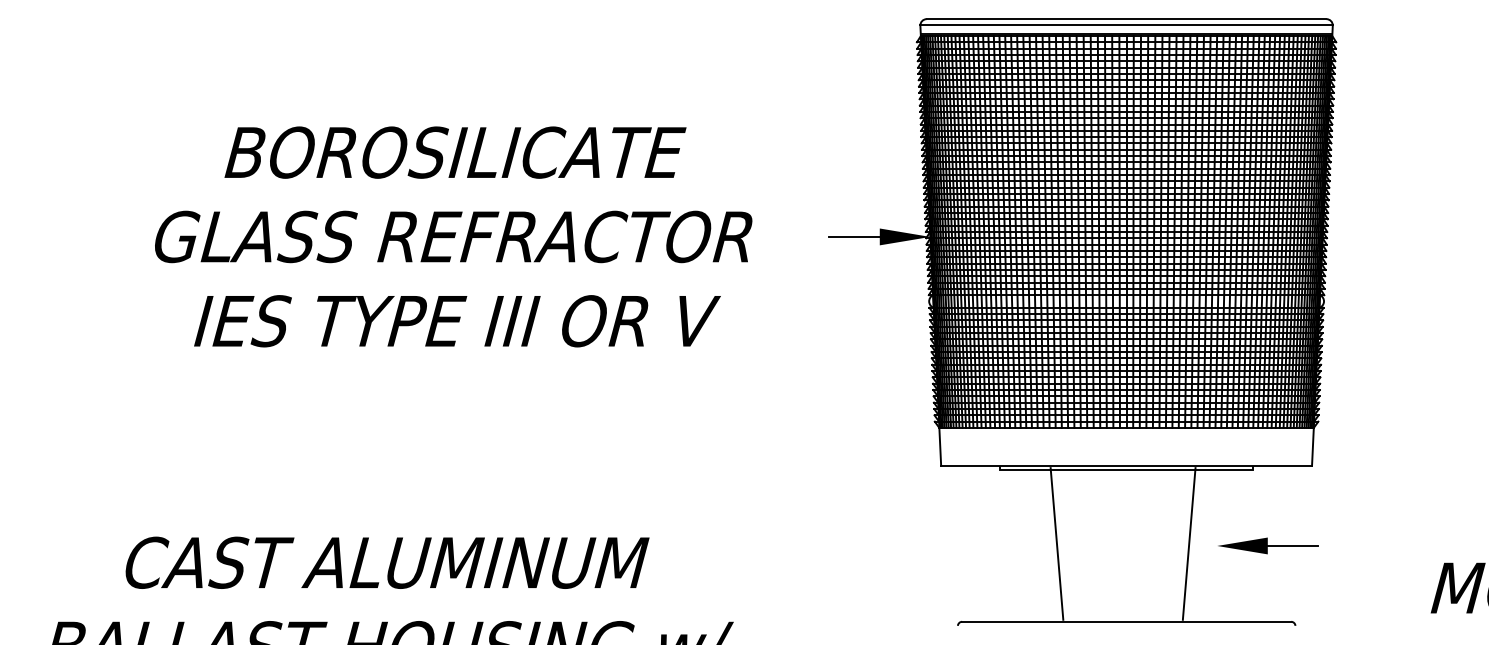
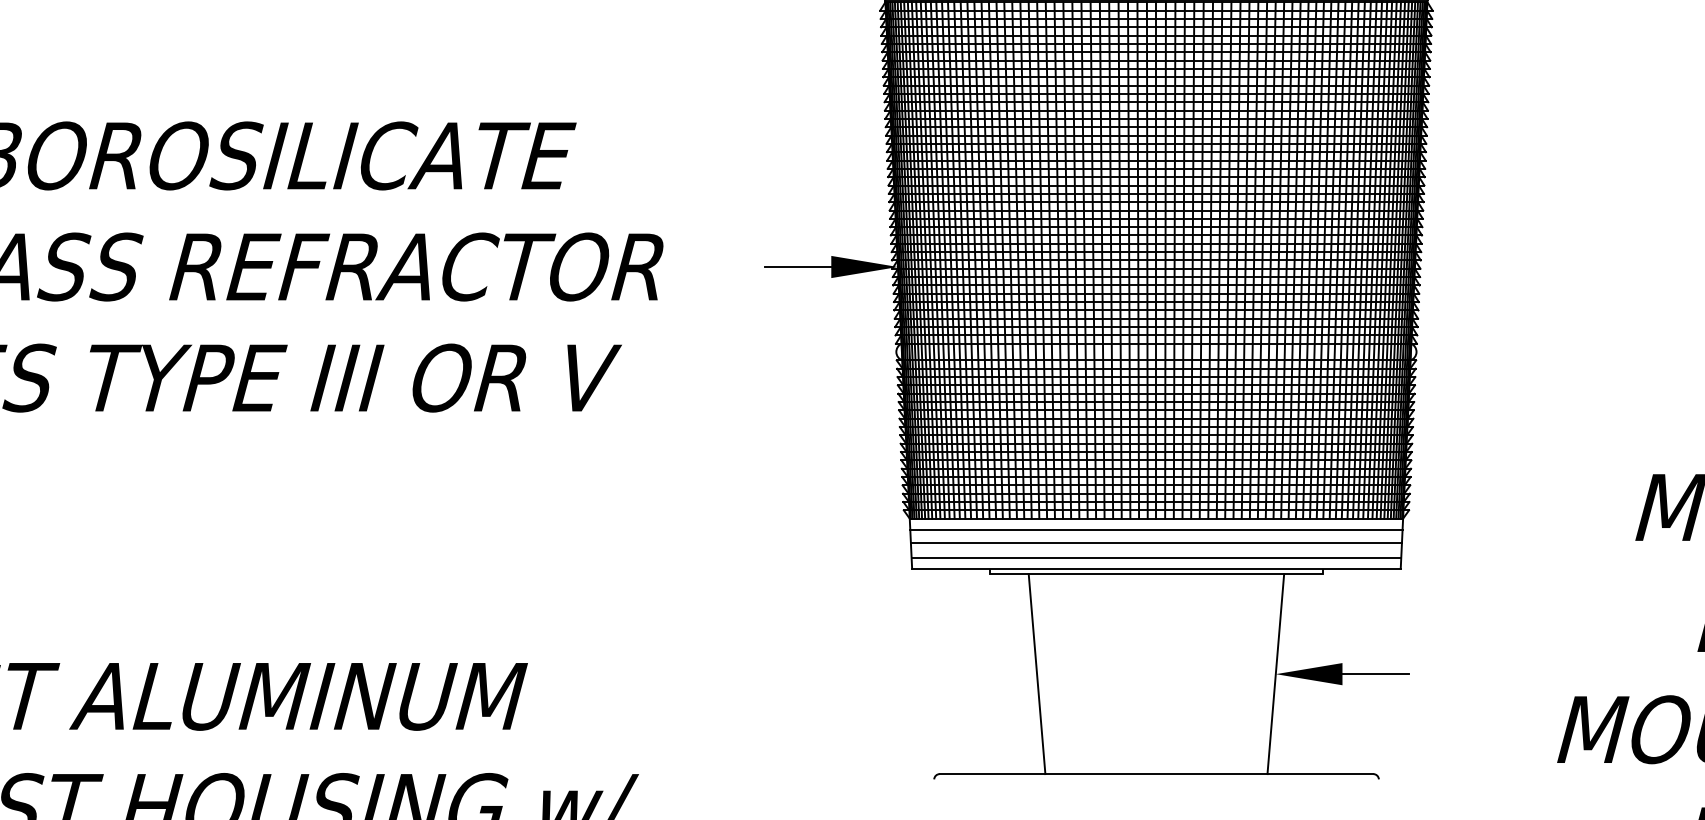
line: (1126, 436) -> (1156, 529), added
line: (1126, 446) -> (1156, 543), added
line: (1126, 457) -> (1156, 557), added
line: (1056, 543) -> (1036, 673), moved
line: (1188, 543) -> (1274, 673), moved

